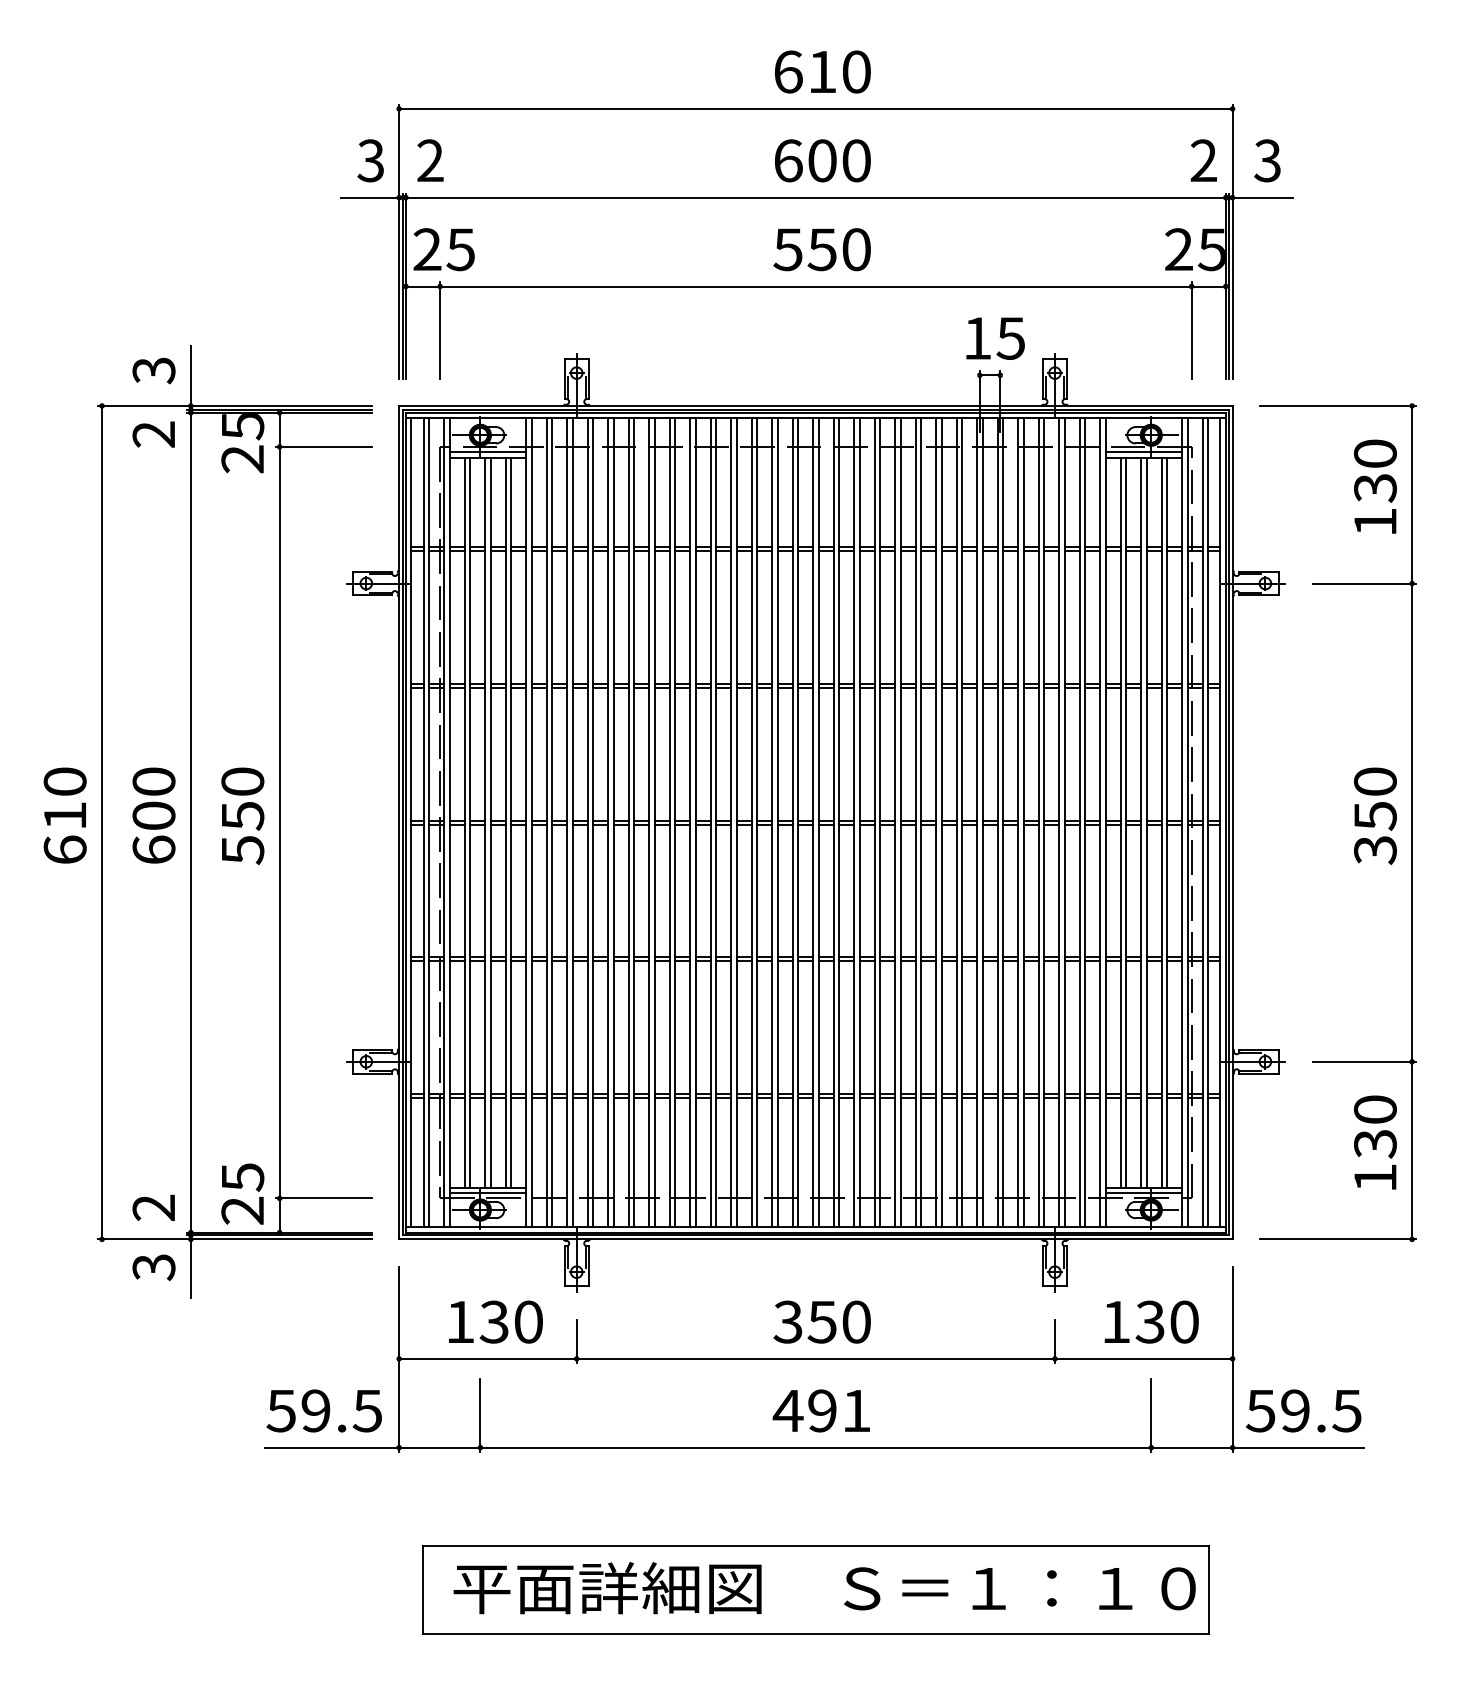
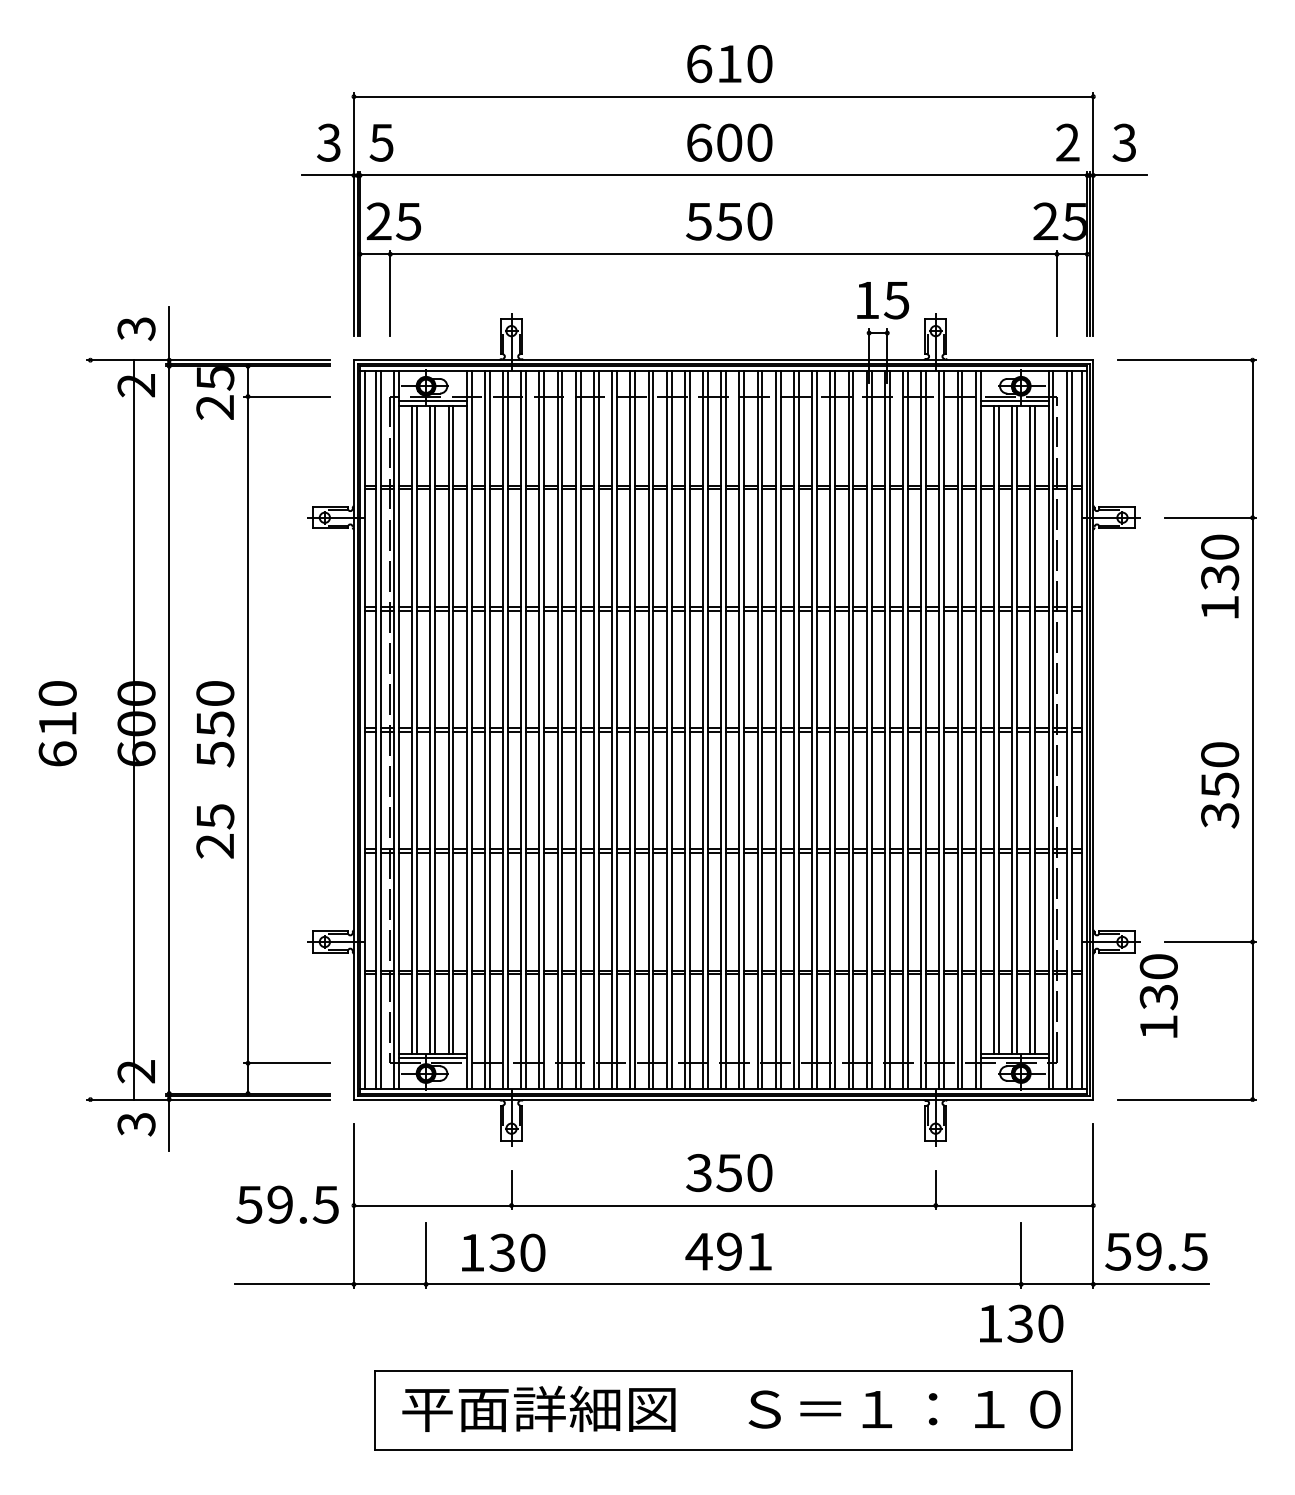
text: (429, 160) -> (380, 142), 2 -> 5
text: (1375, 486) -> (1220, 576), moved
text: (1375, 815) -> (1220, 784), moved
line: (102, 822) -> (134, 729), moved
text: (1375, 1142) -> (1158, 995), moved
text: (242, 1193) -> (215, 830), moved
text: (495, 1321) -> (503, 1252), moved
text: (1151, 1321) -> (1021, 1323), moved
text: (323, 1410) -> (286, 1204), moved

